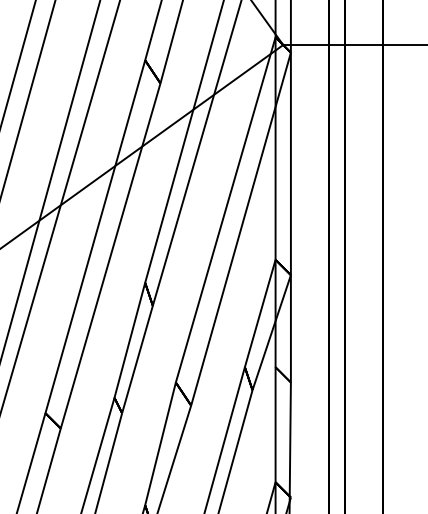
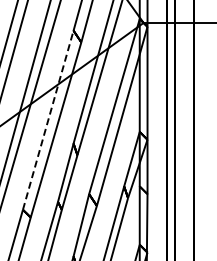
line: (95, 233) -> (48, 118), solid -> dashed

